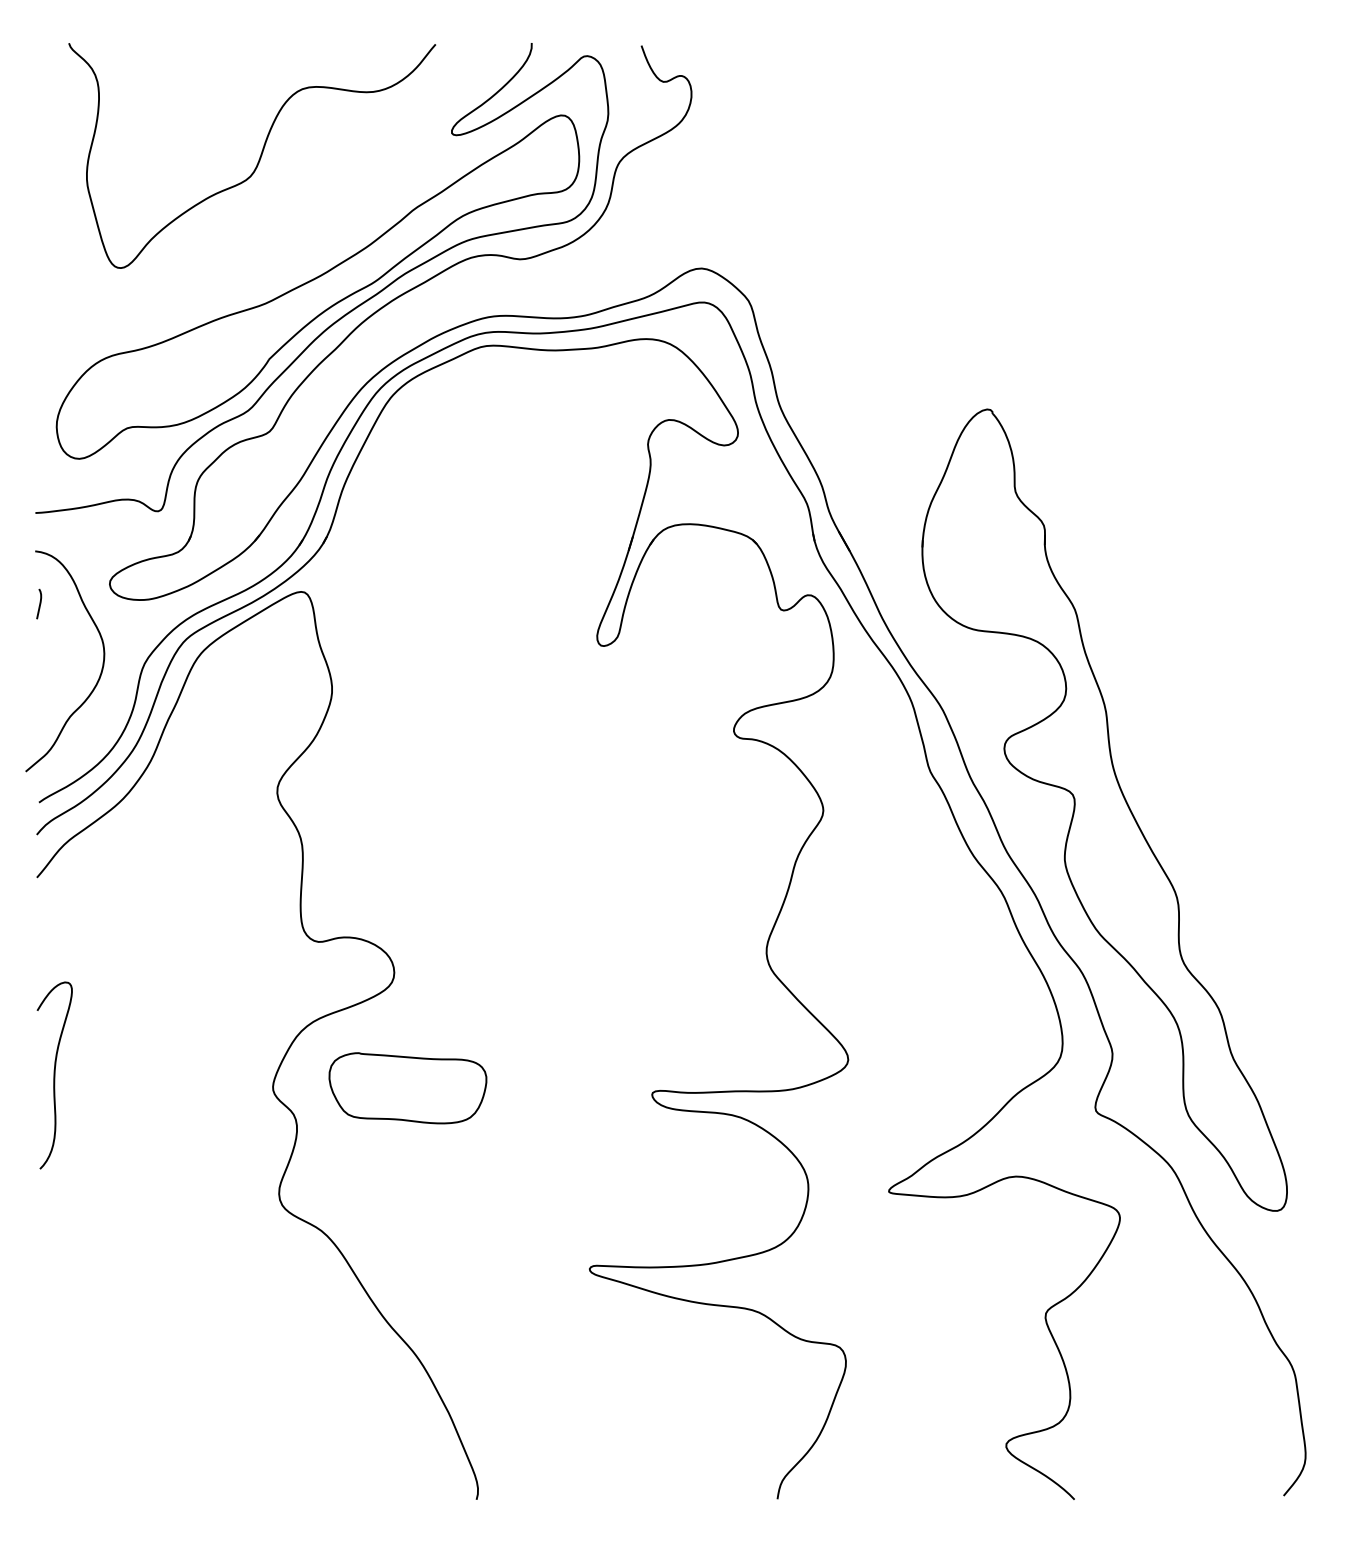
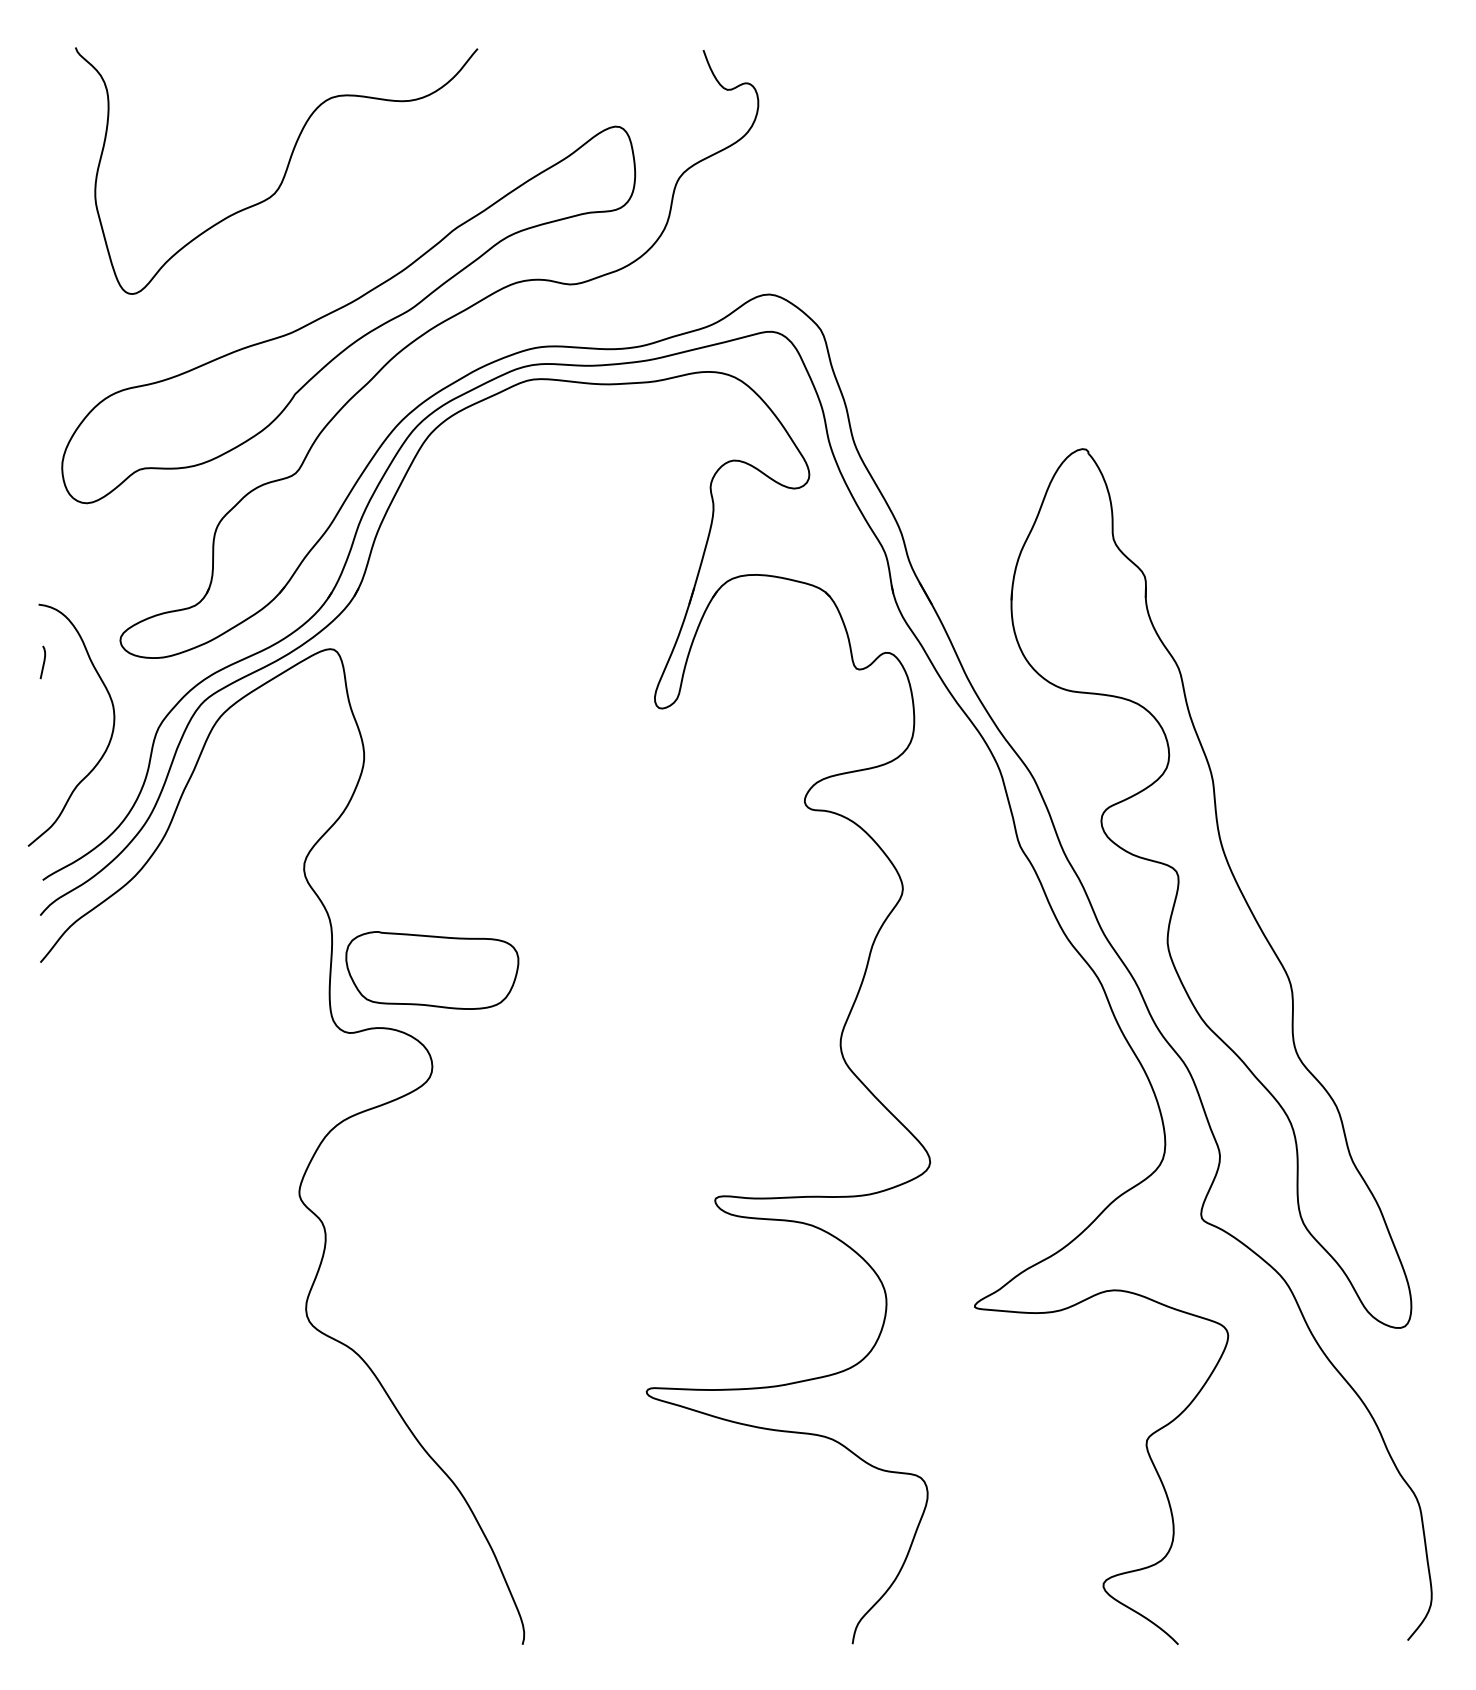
curve: (348, 311) -> (382, 341), removed
curve: (54, 1075) -> (59, 1179), removed
part: (408, 1088) -> (432, 970), moved

